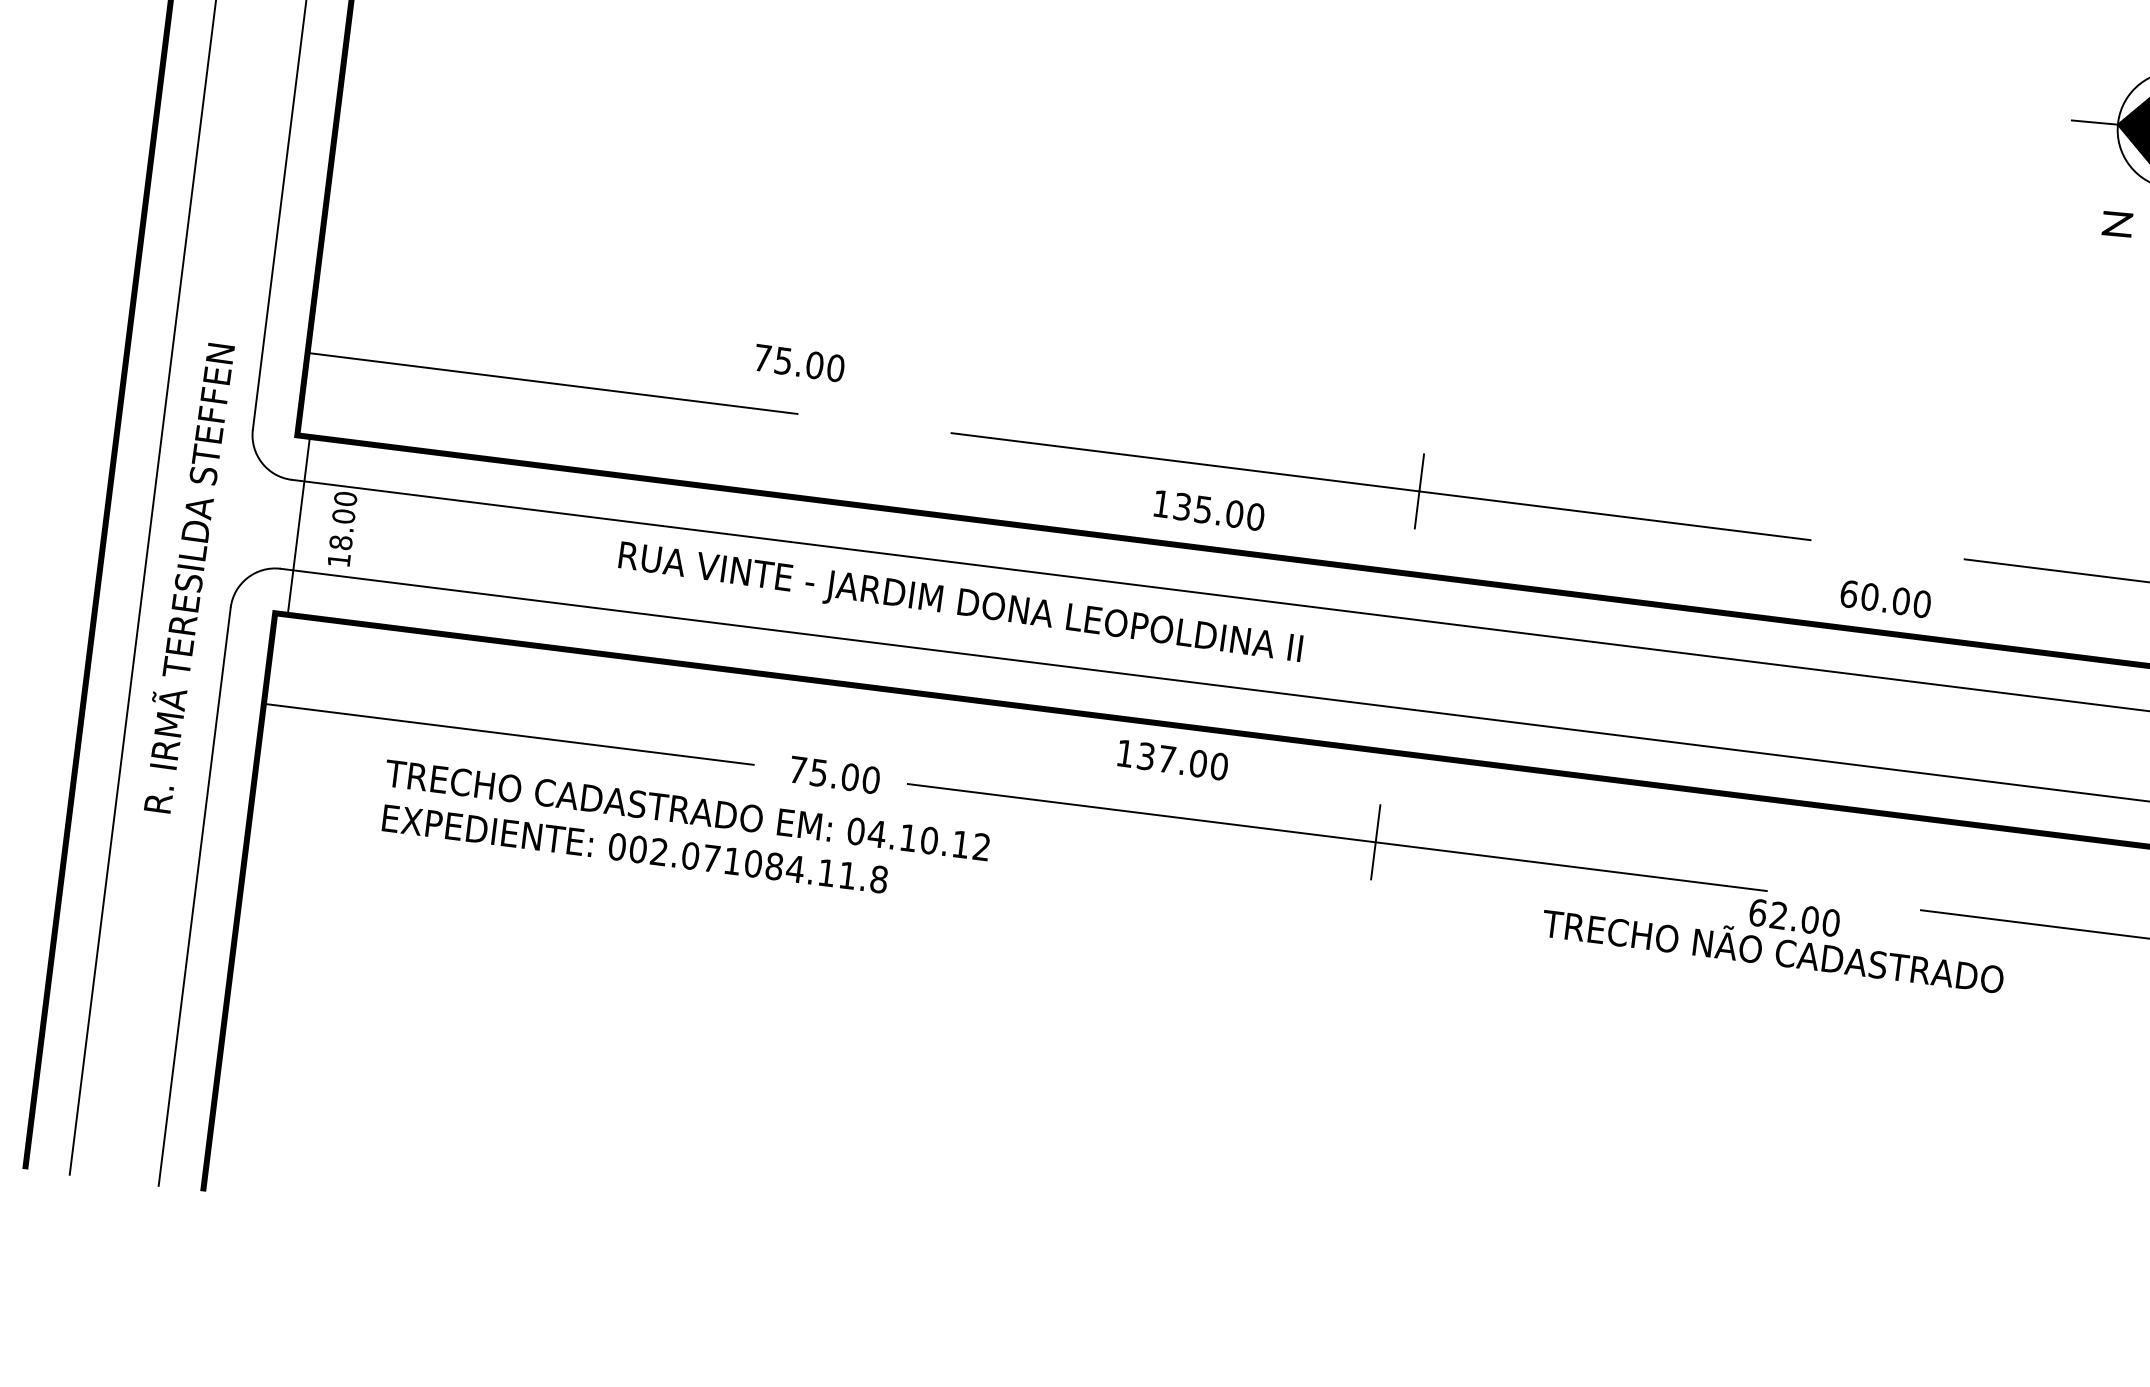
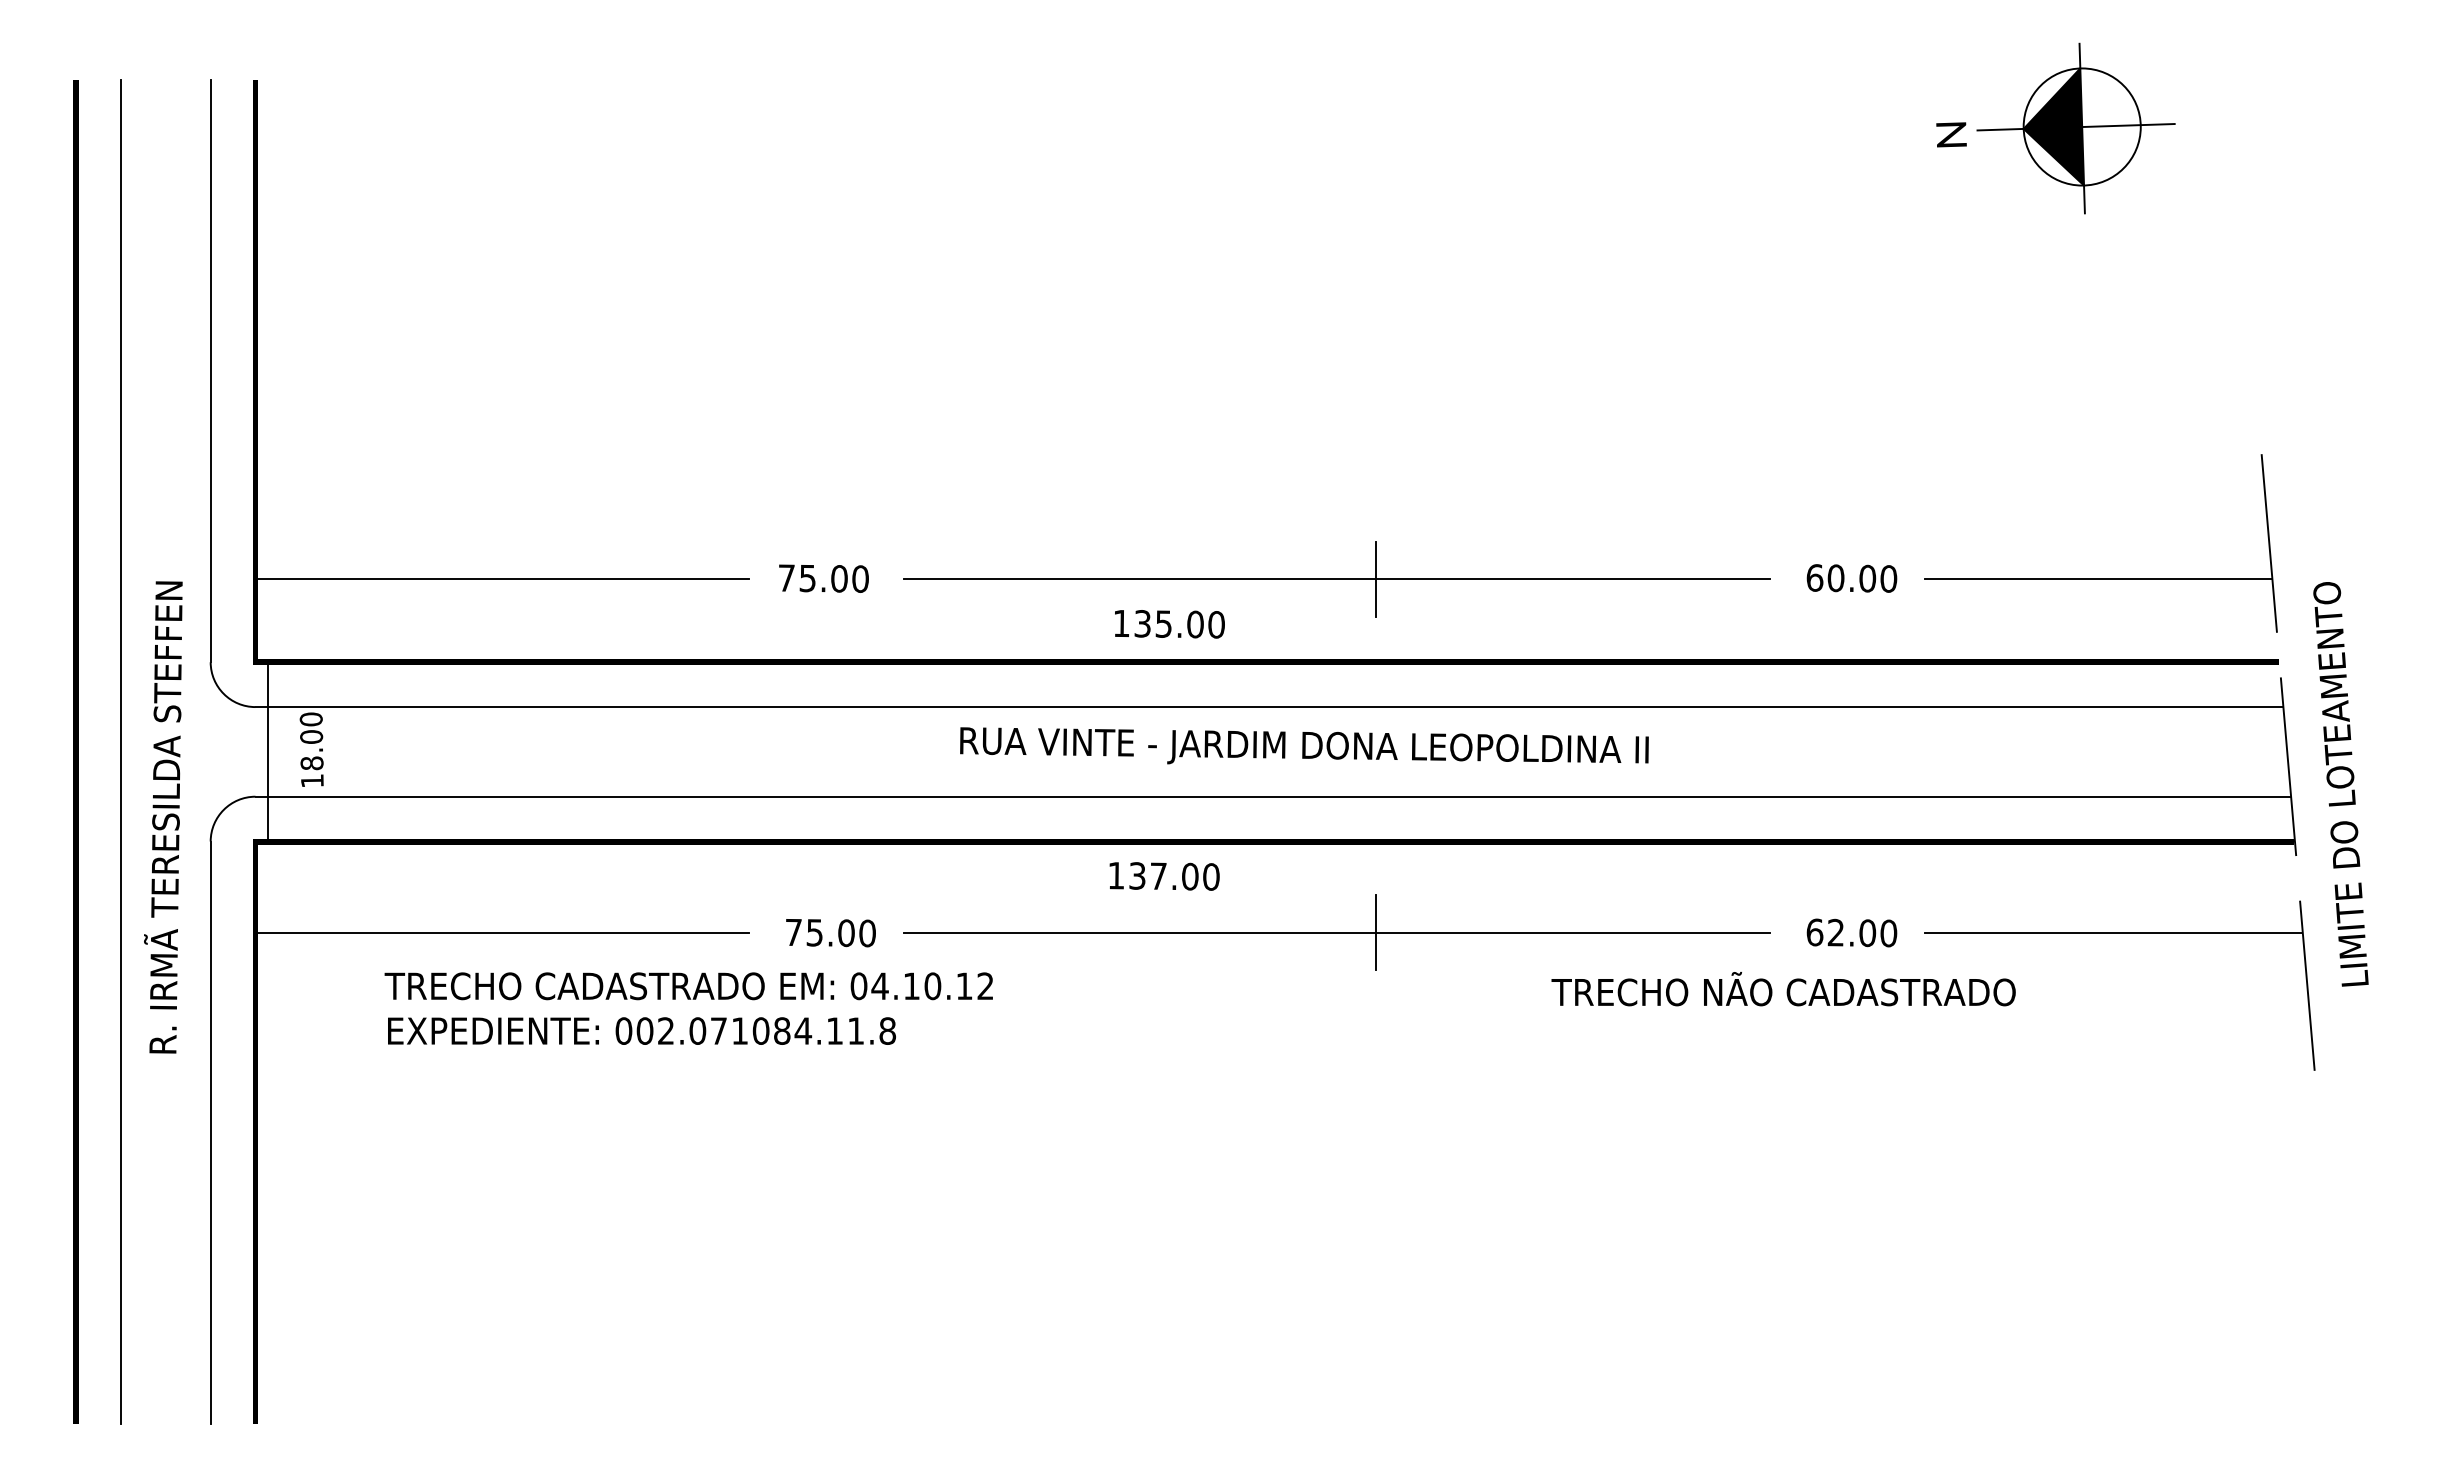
text: (2117, 223) -> (1951, 134), moved
text: (799, 363) -> (823, 578), moved
text: (1885, 599) -> (1851, 578), moved
text: (960, 601) -> (1304, 745), moved
text: (1794, 917) -> (1851, 932), moved

